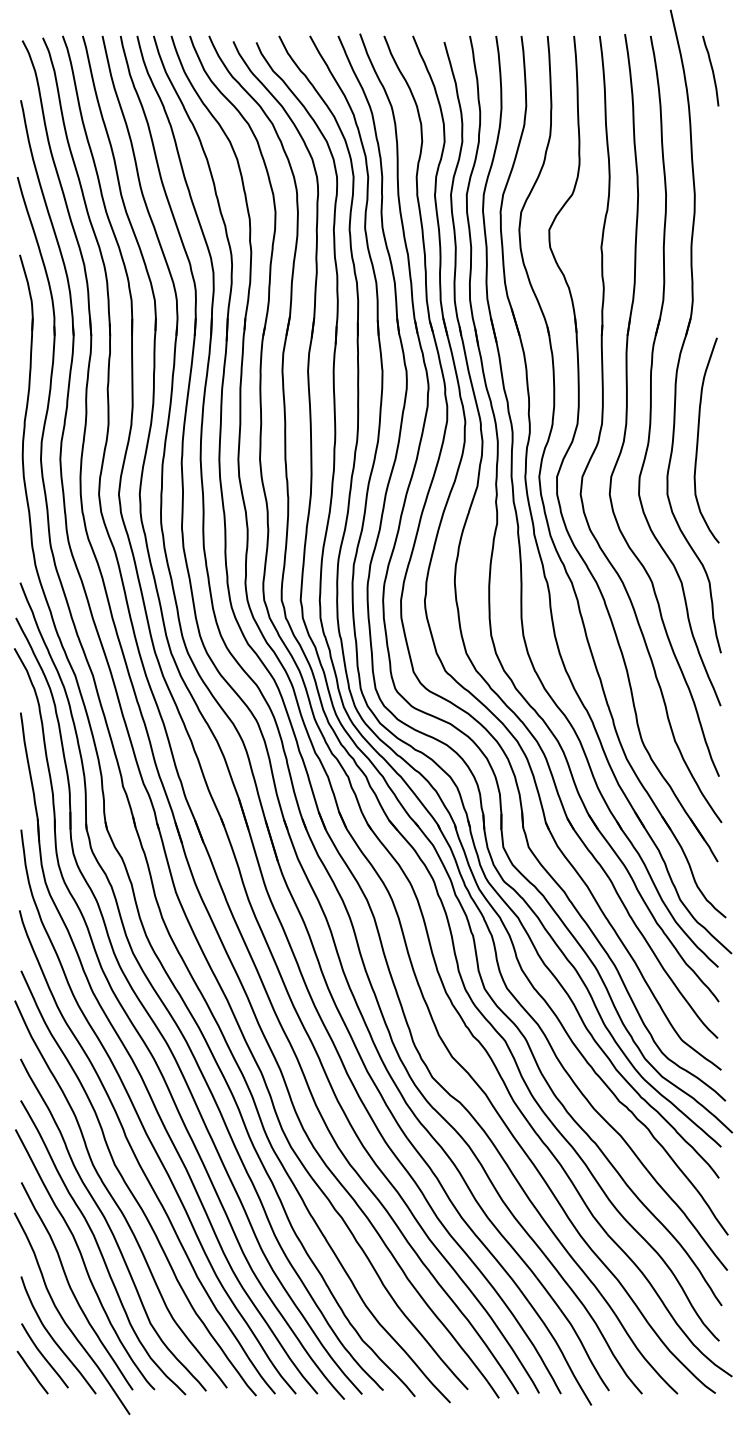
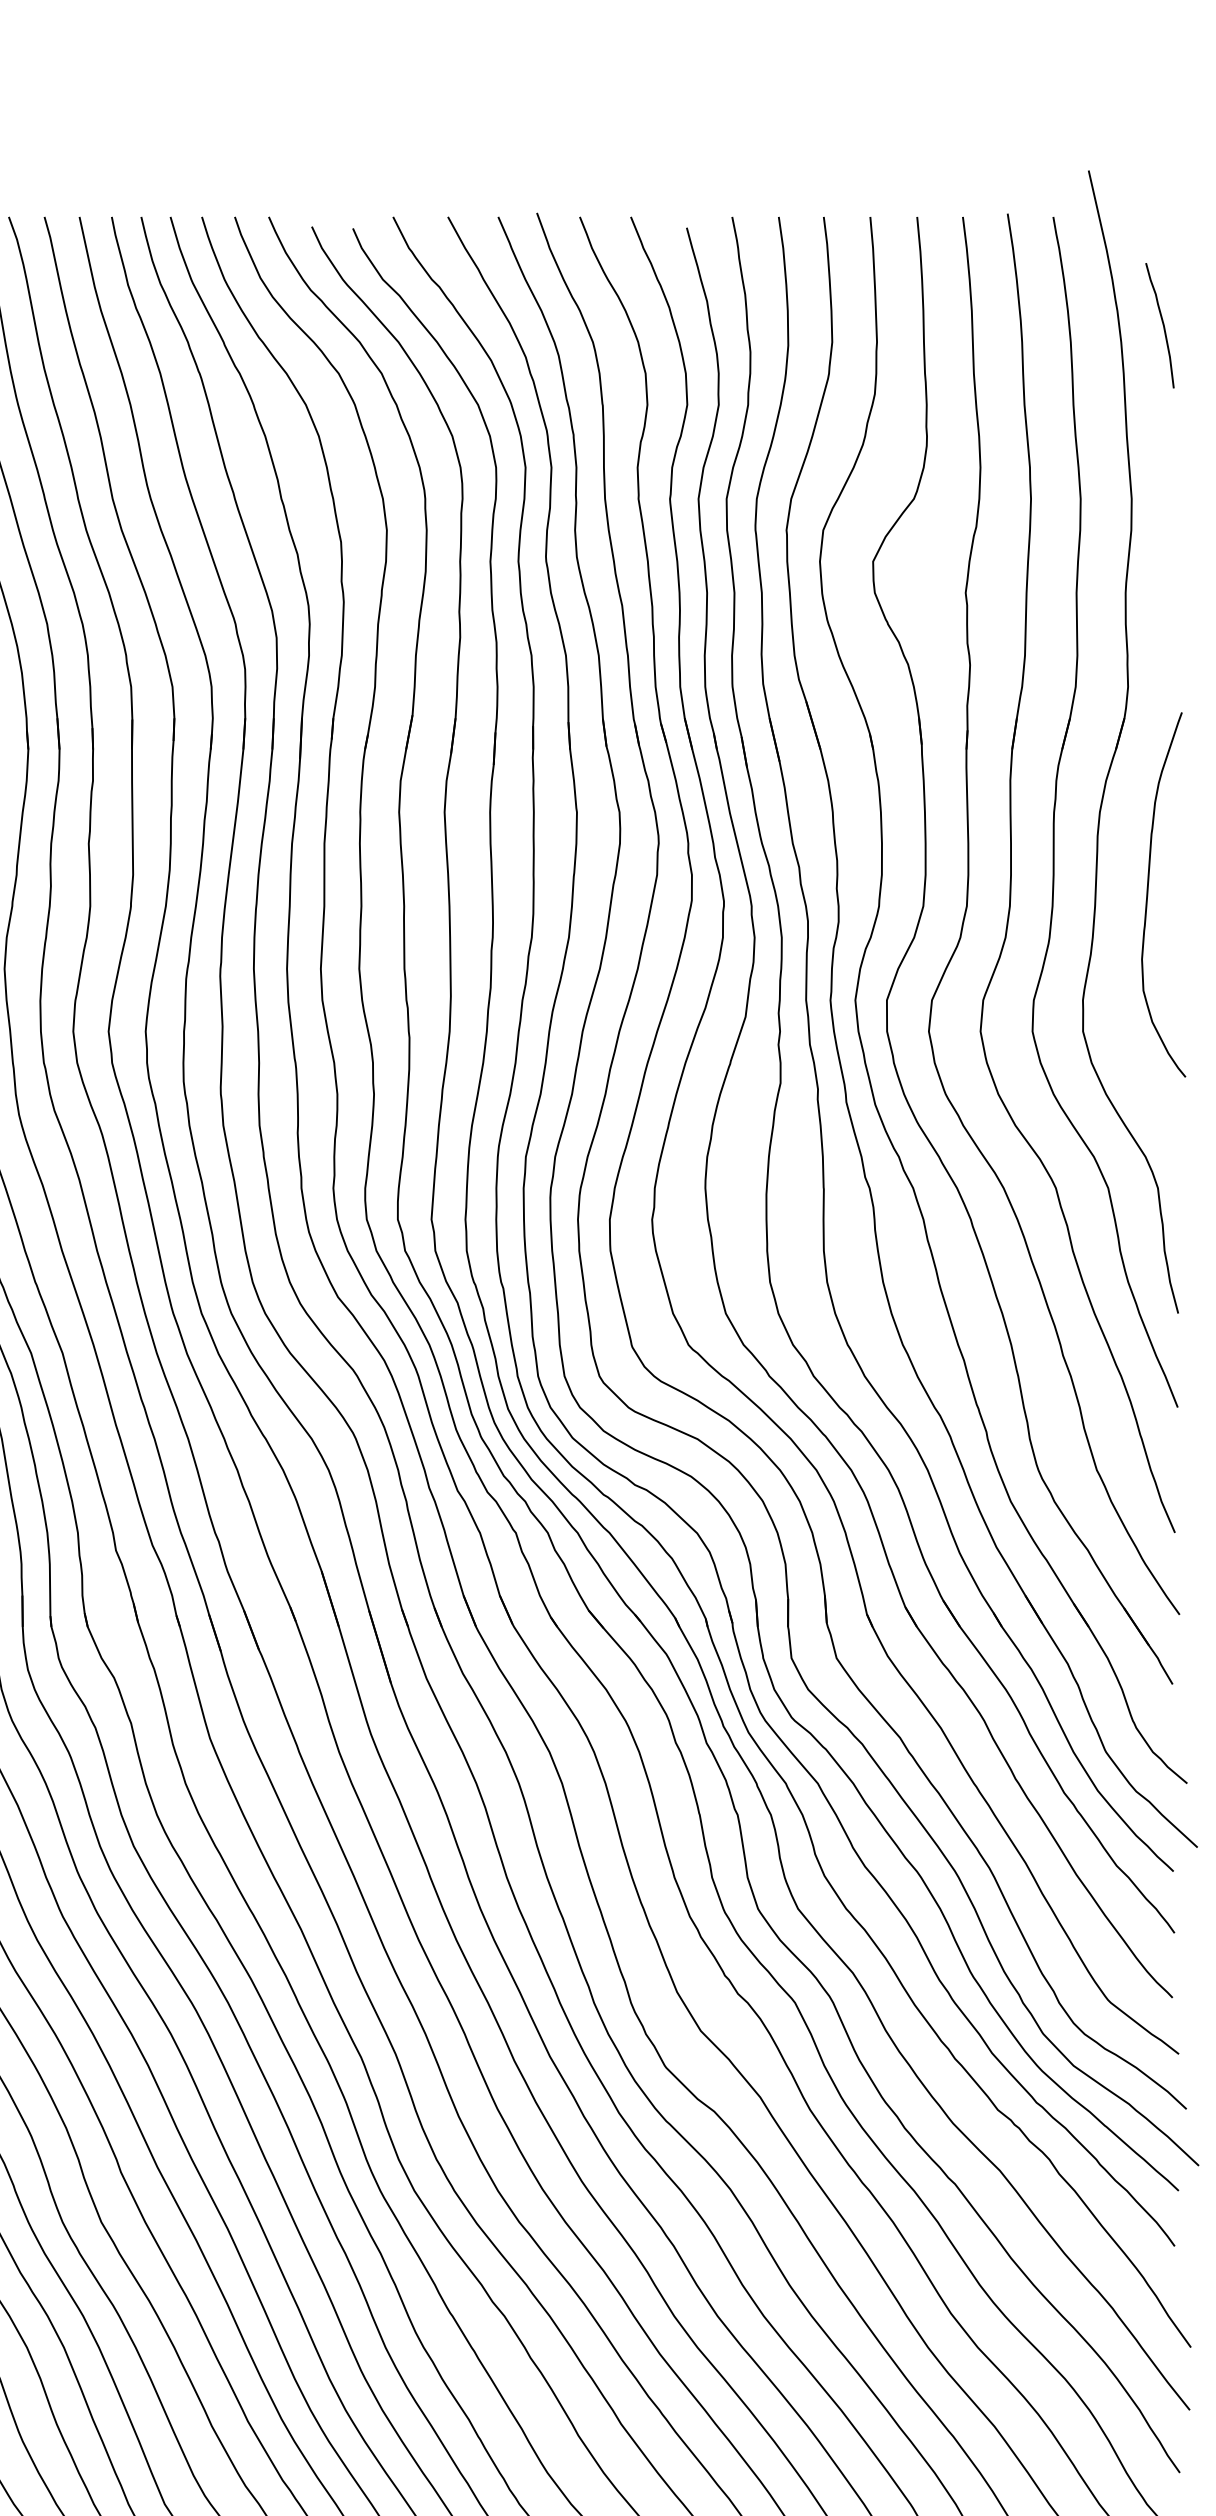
curve: (711, 70) -> (1161, 324), moved
curve: (698, 440) -> (1148, 894), moved

